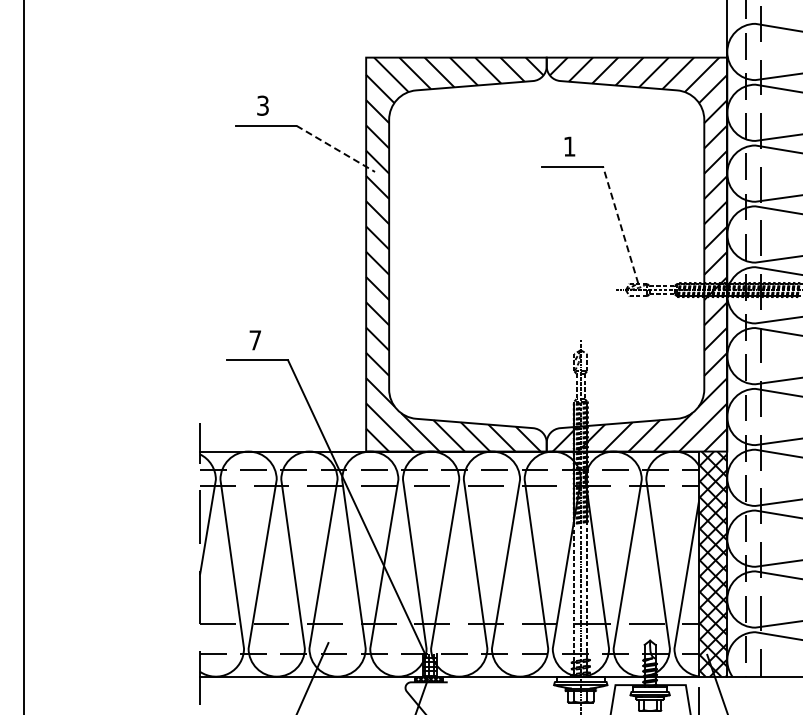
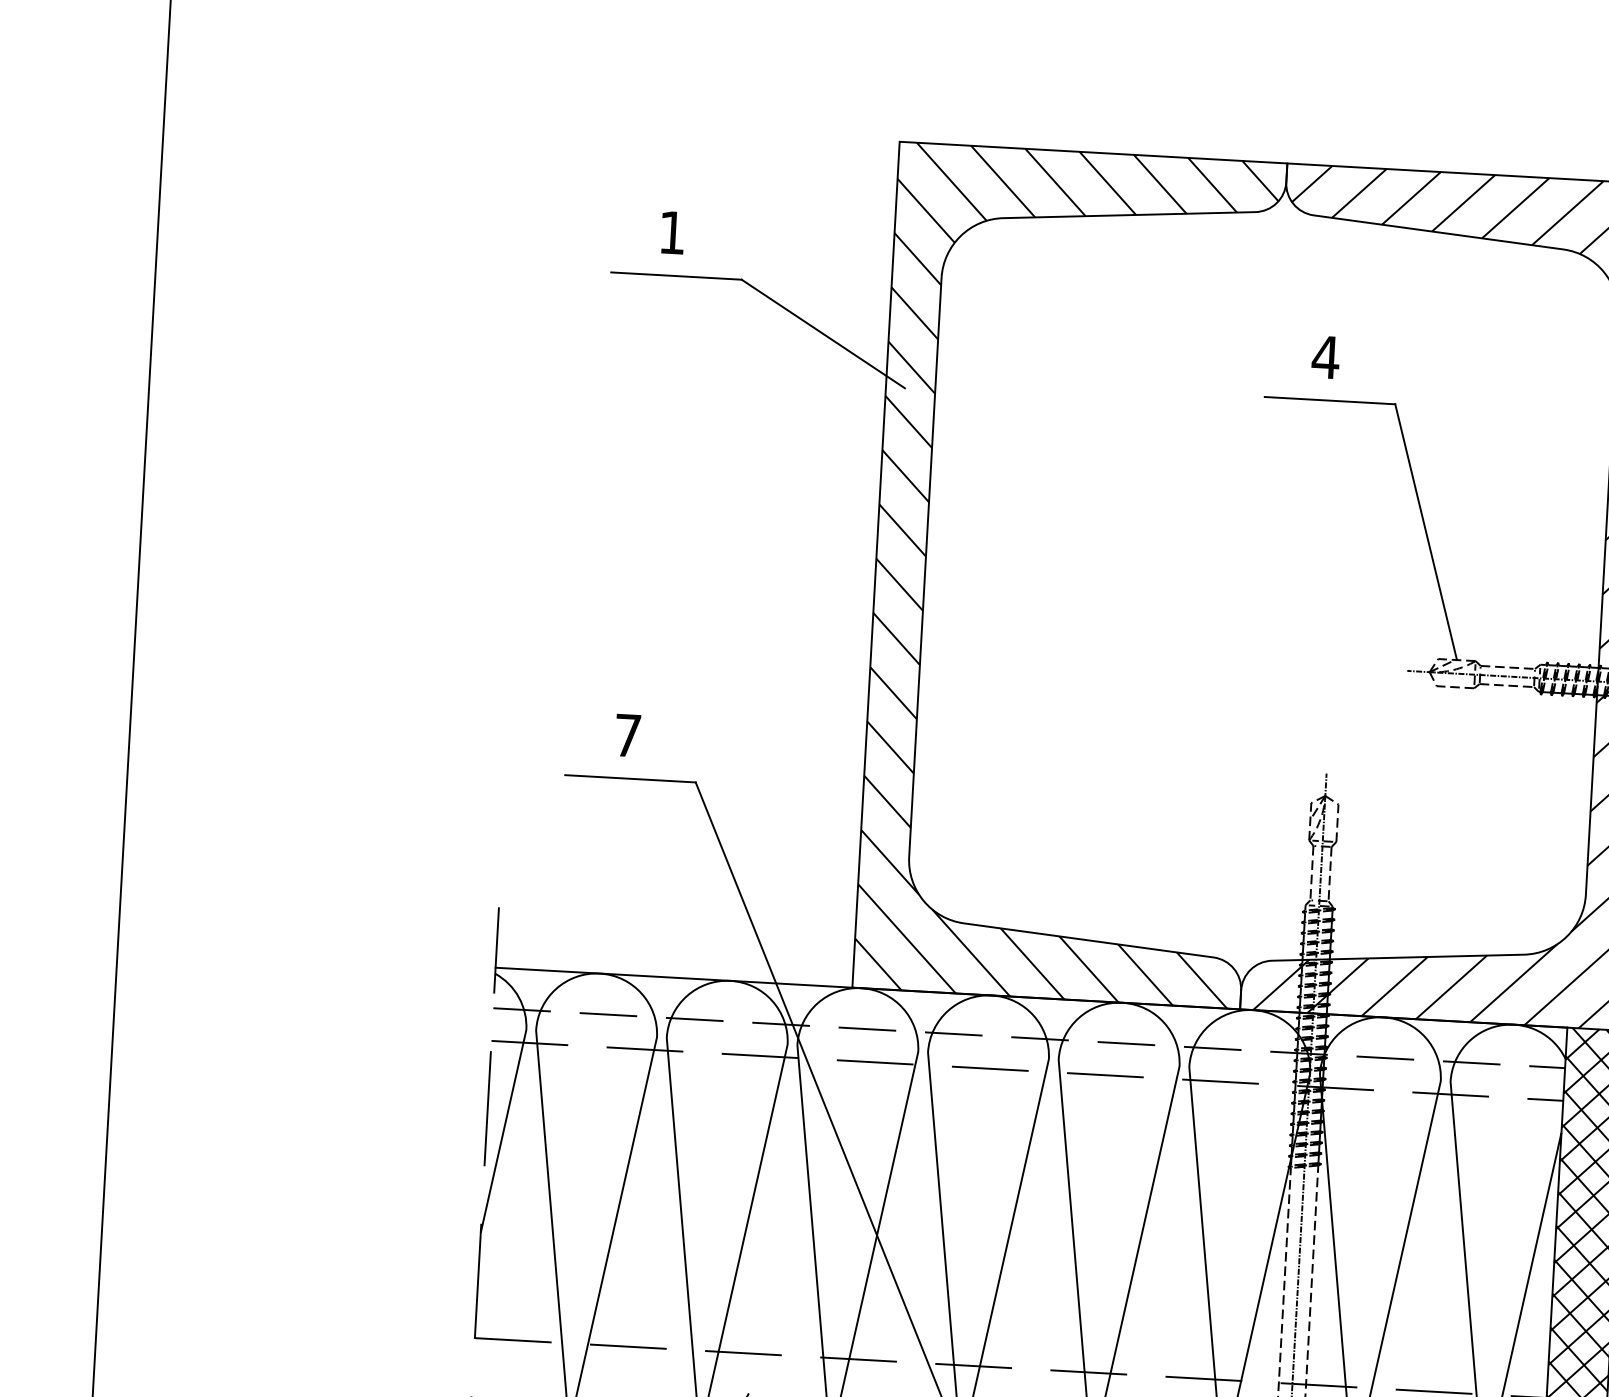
text: (262, 105) -> (671, 232), 3 -> 1
text: (569, 146) -> (1325, 357), 1 -> 4
line: (335, 148) -> (822, 333), dashed -> solid
line: (620, 224) -> (1425, 530), dashed -> solid

